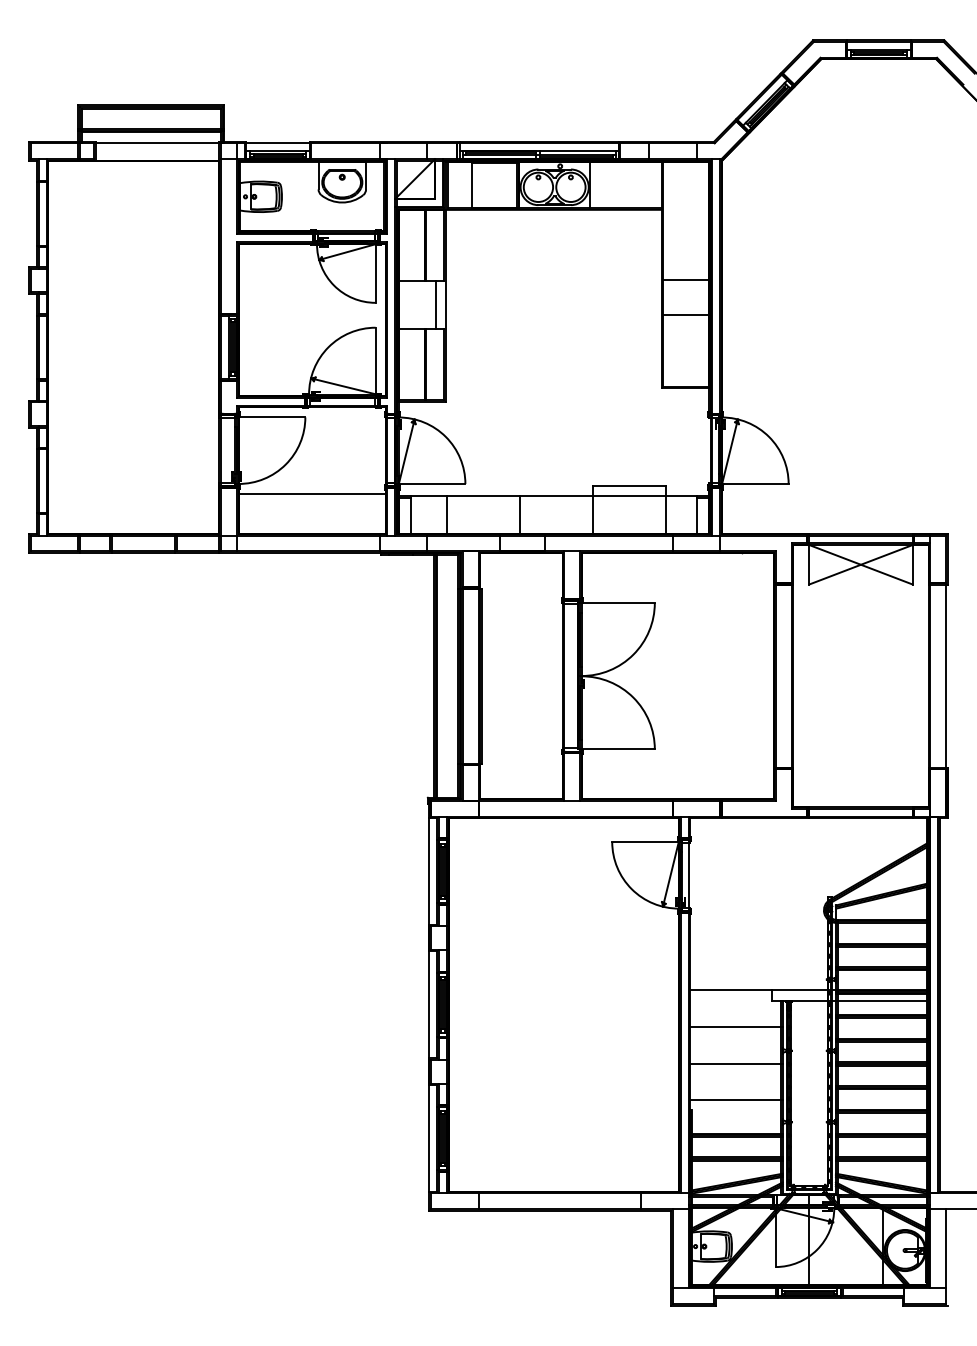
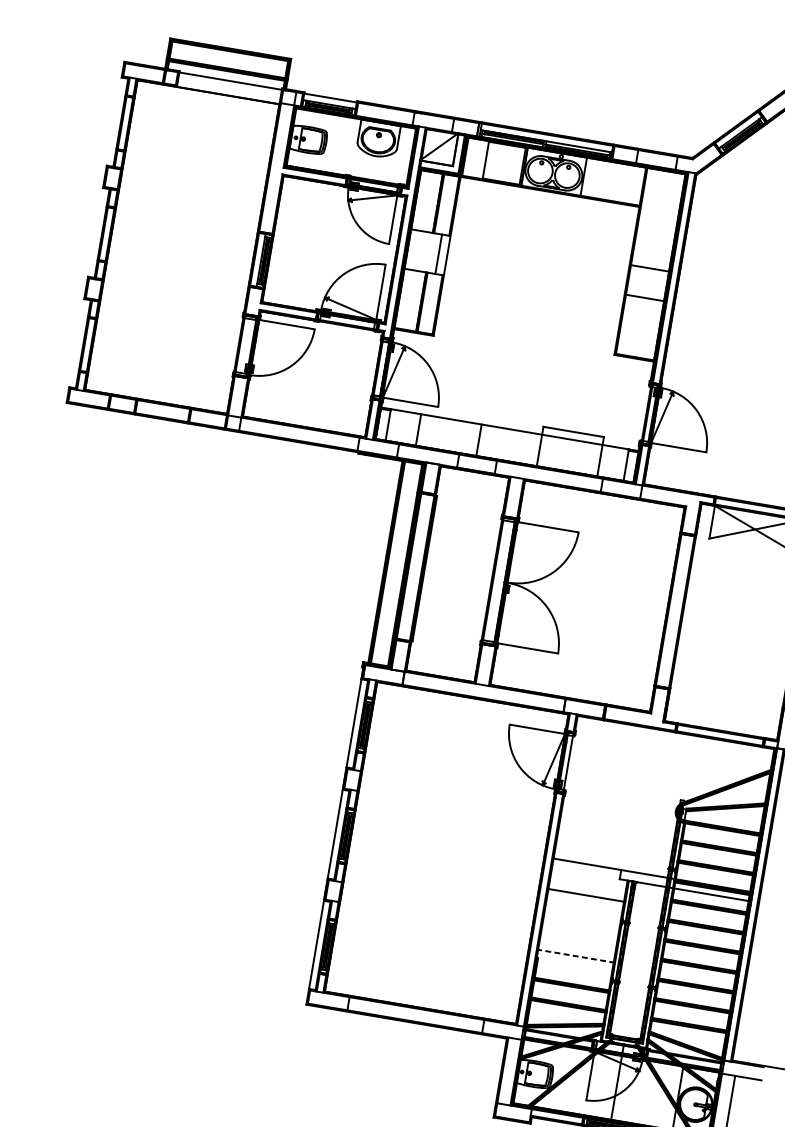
line: (311, 494) -> (309, 394), removed
line: (736, 1063) -> (581, 925), removed
line: (735, 1100) -> (575, 956), solid -> dashed

